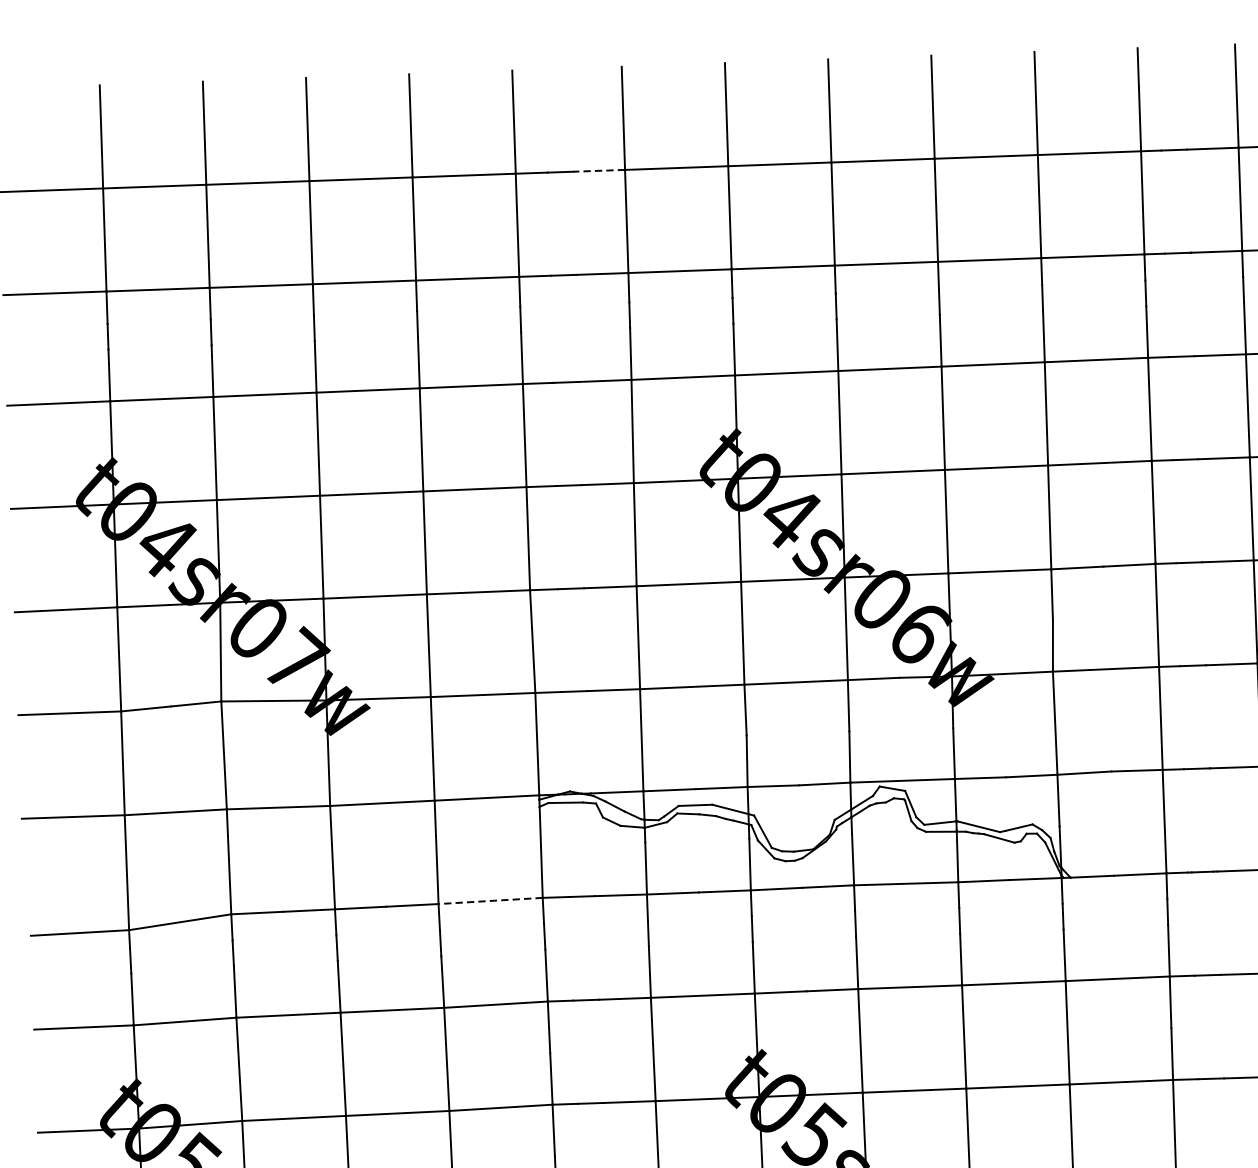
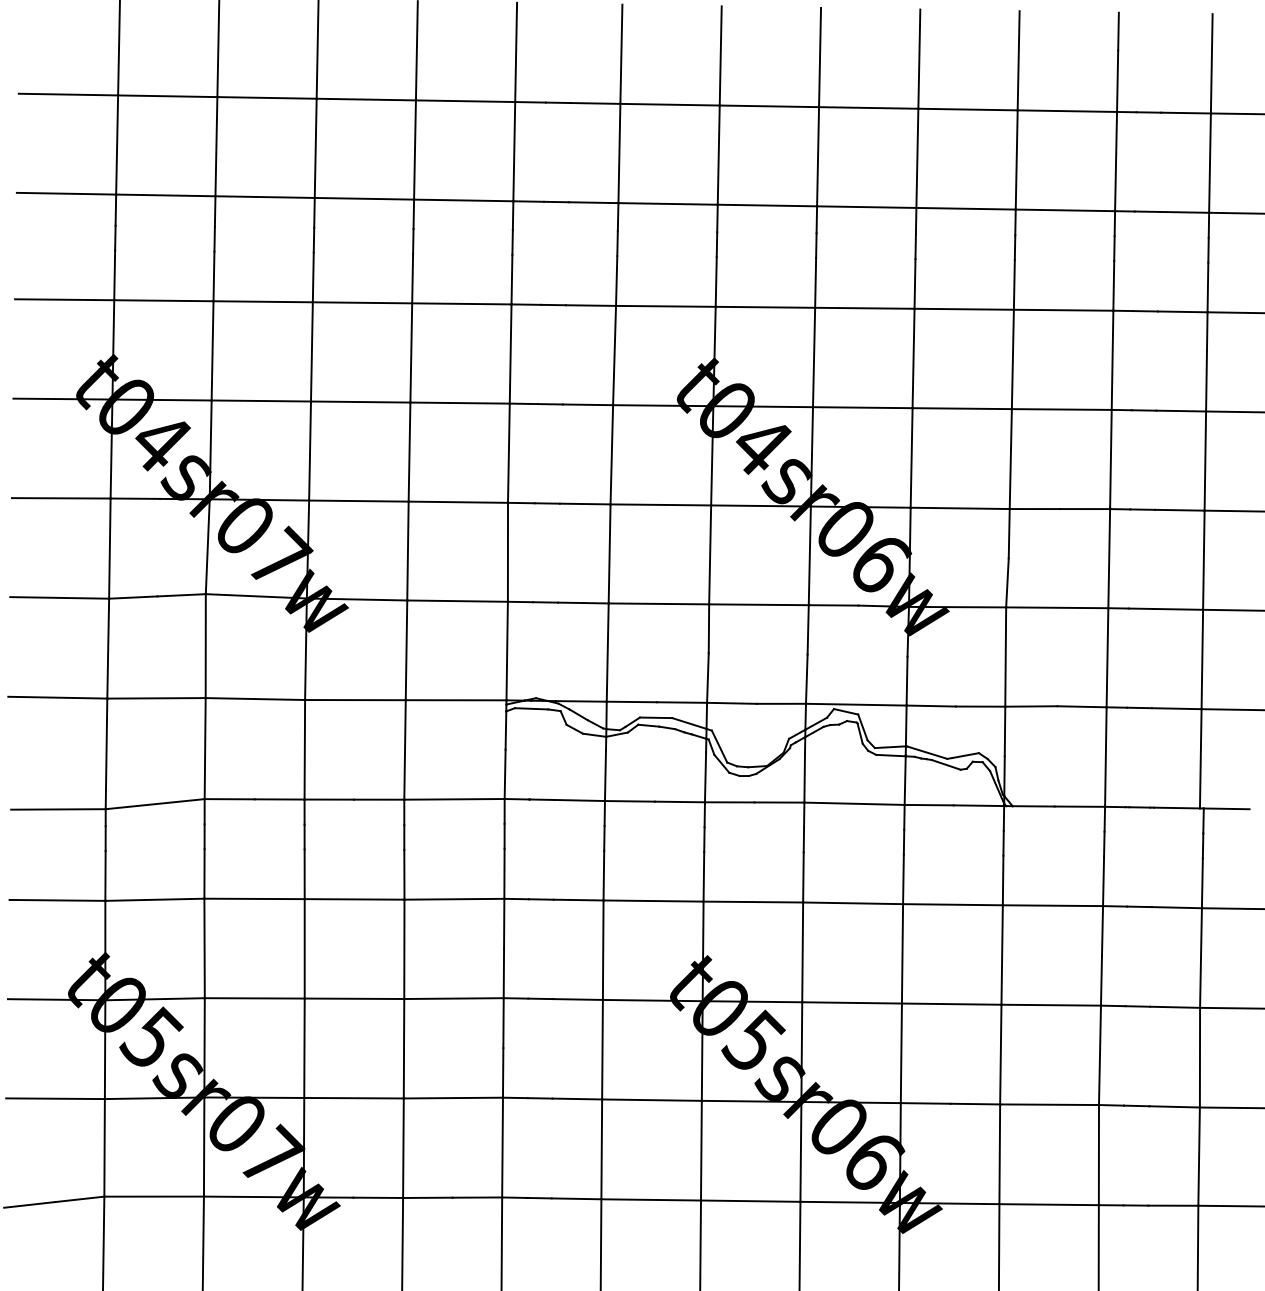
line: (599, 170) -> (595, 103), dashed -> solid
line: (489, 901) -> (453, 799), dashed -> solid

